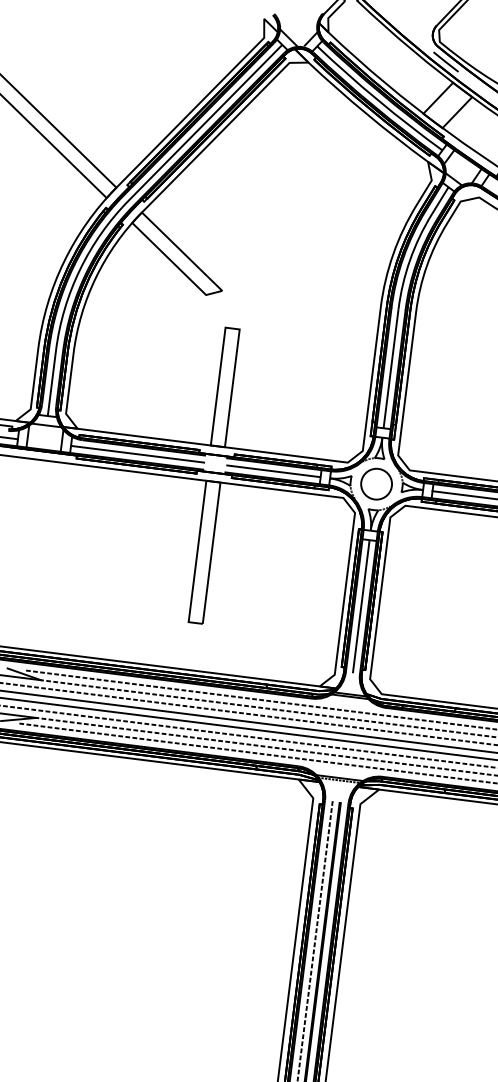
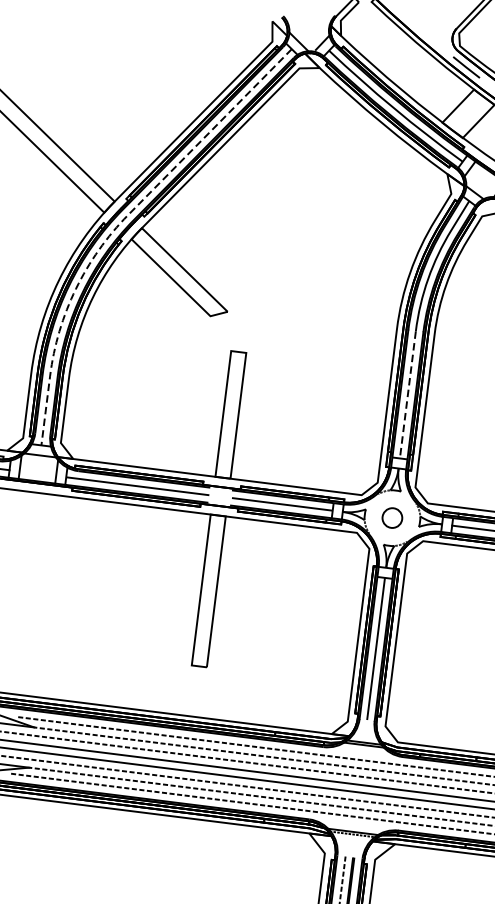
line: (117, 213) -> (115, 229), solid -> dashed
line: (391, 368) -> (408, 394), solid -> dashed
circle: (376, 483) -> (392, 517), size x0.6

